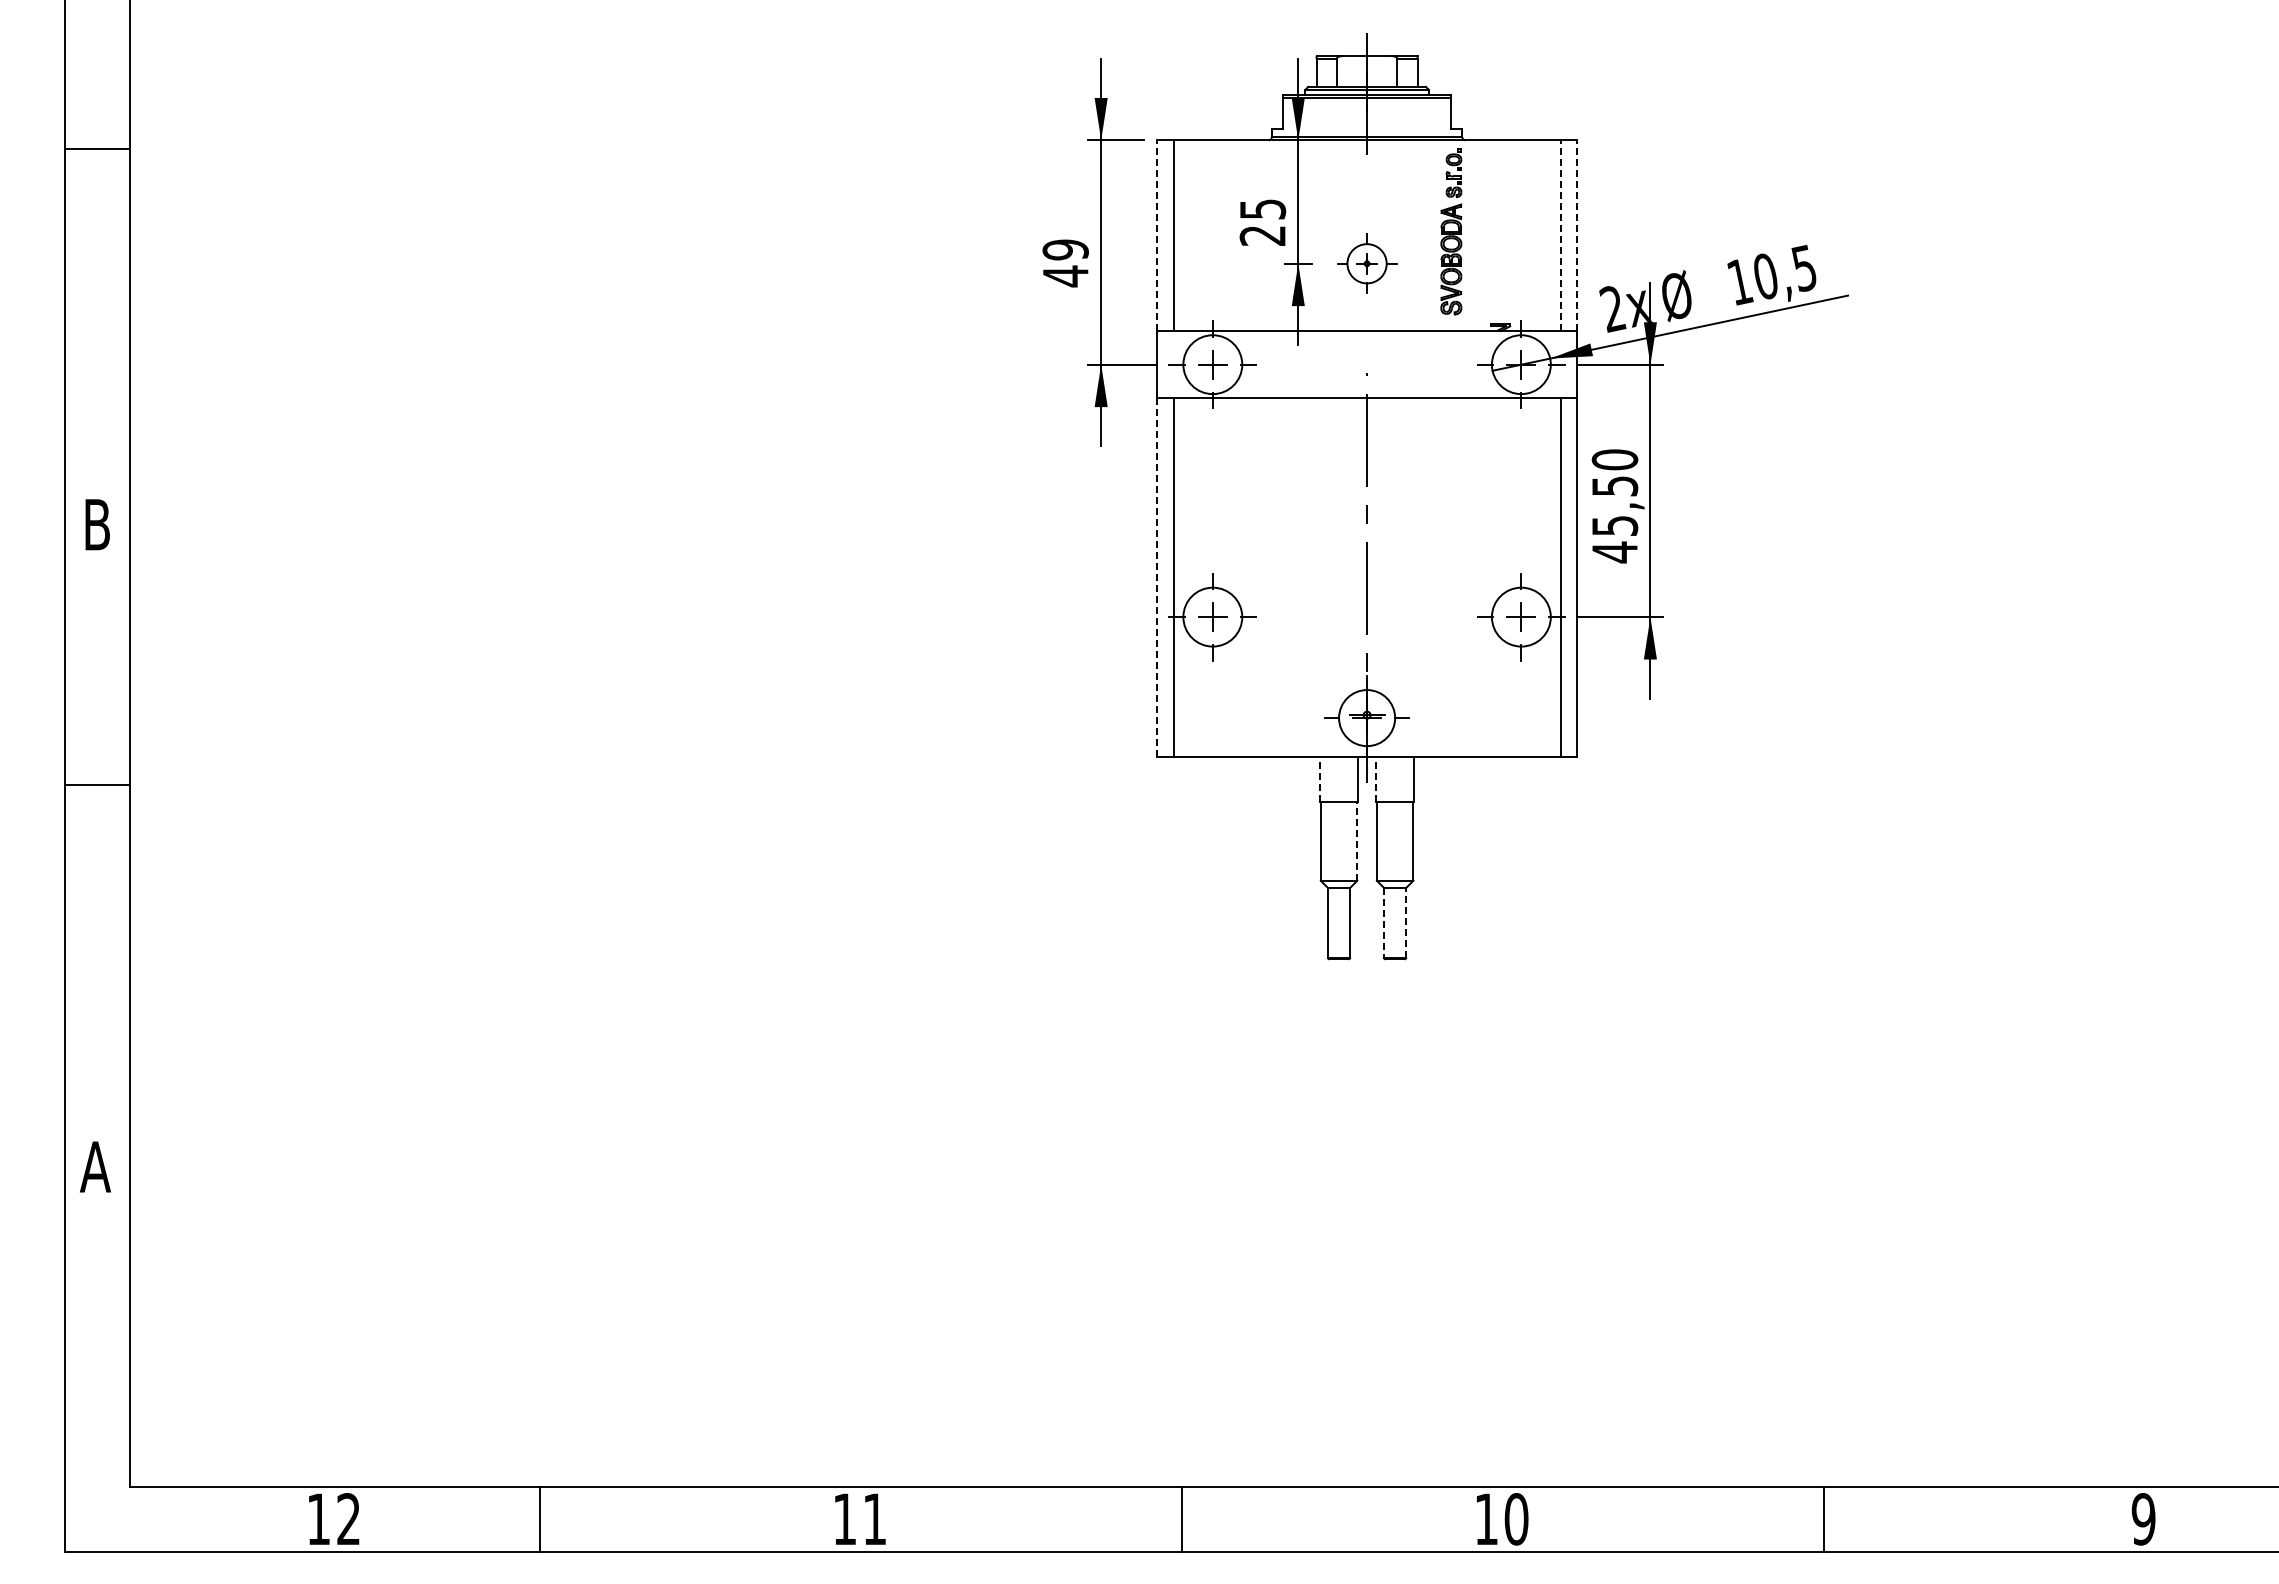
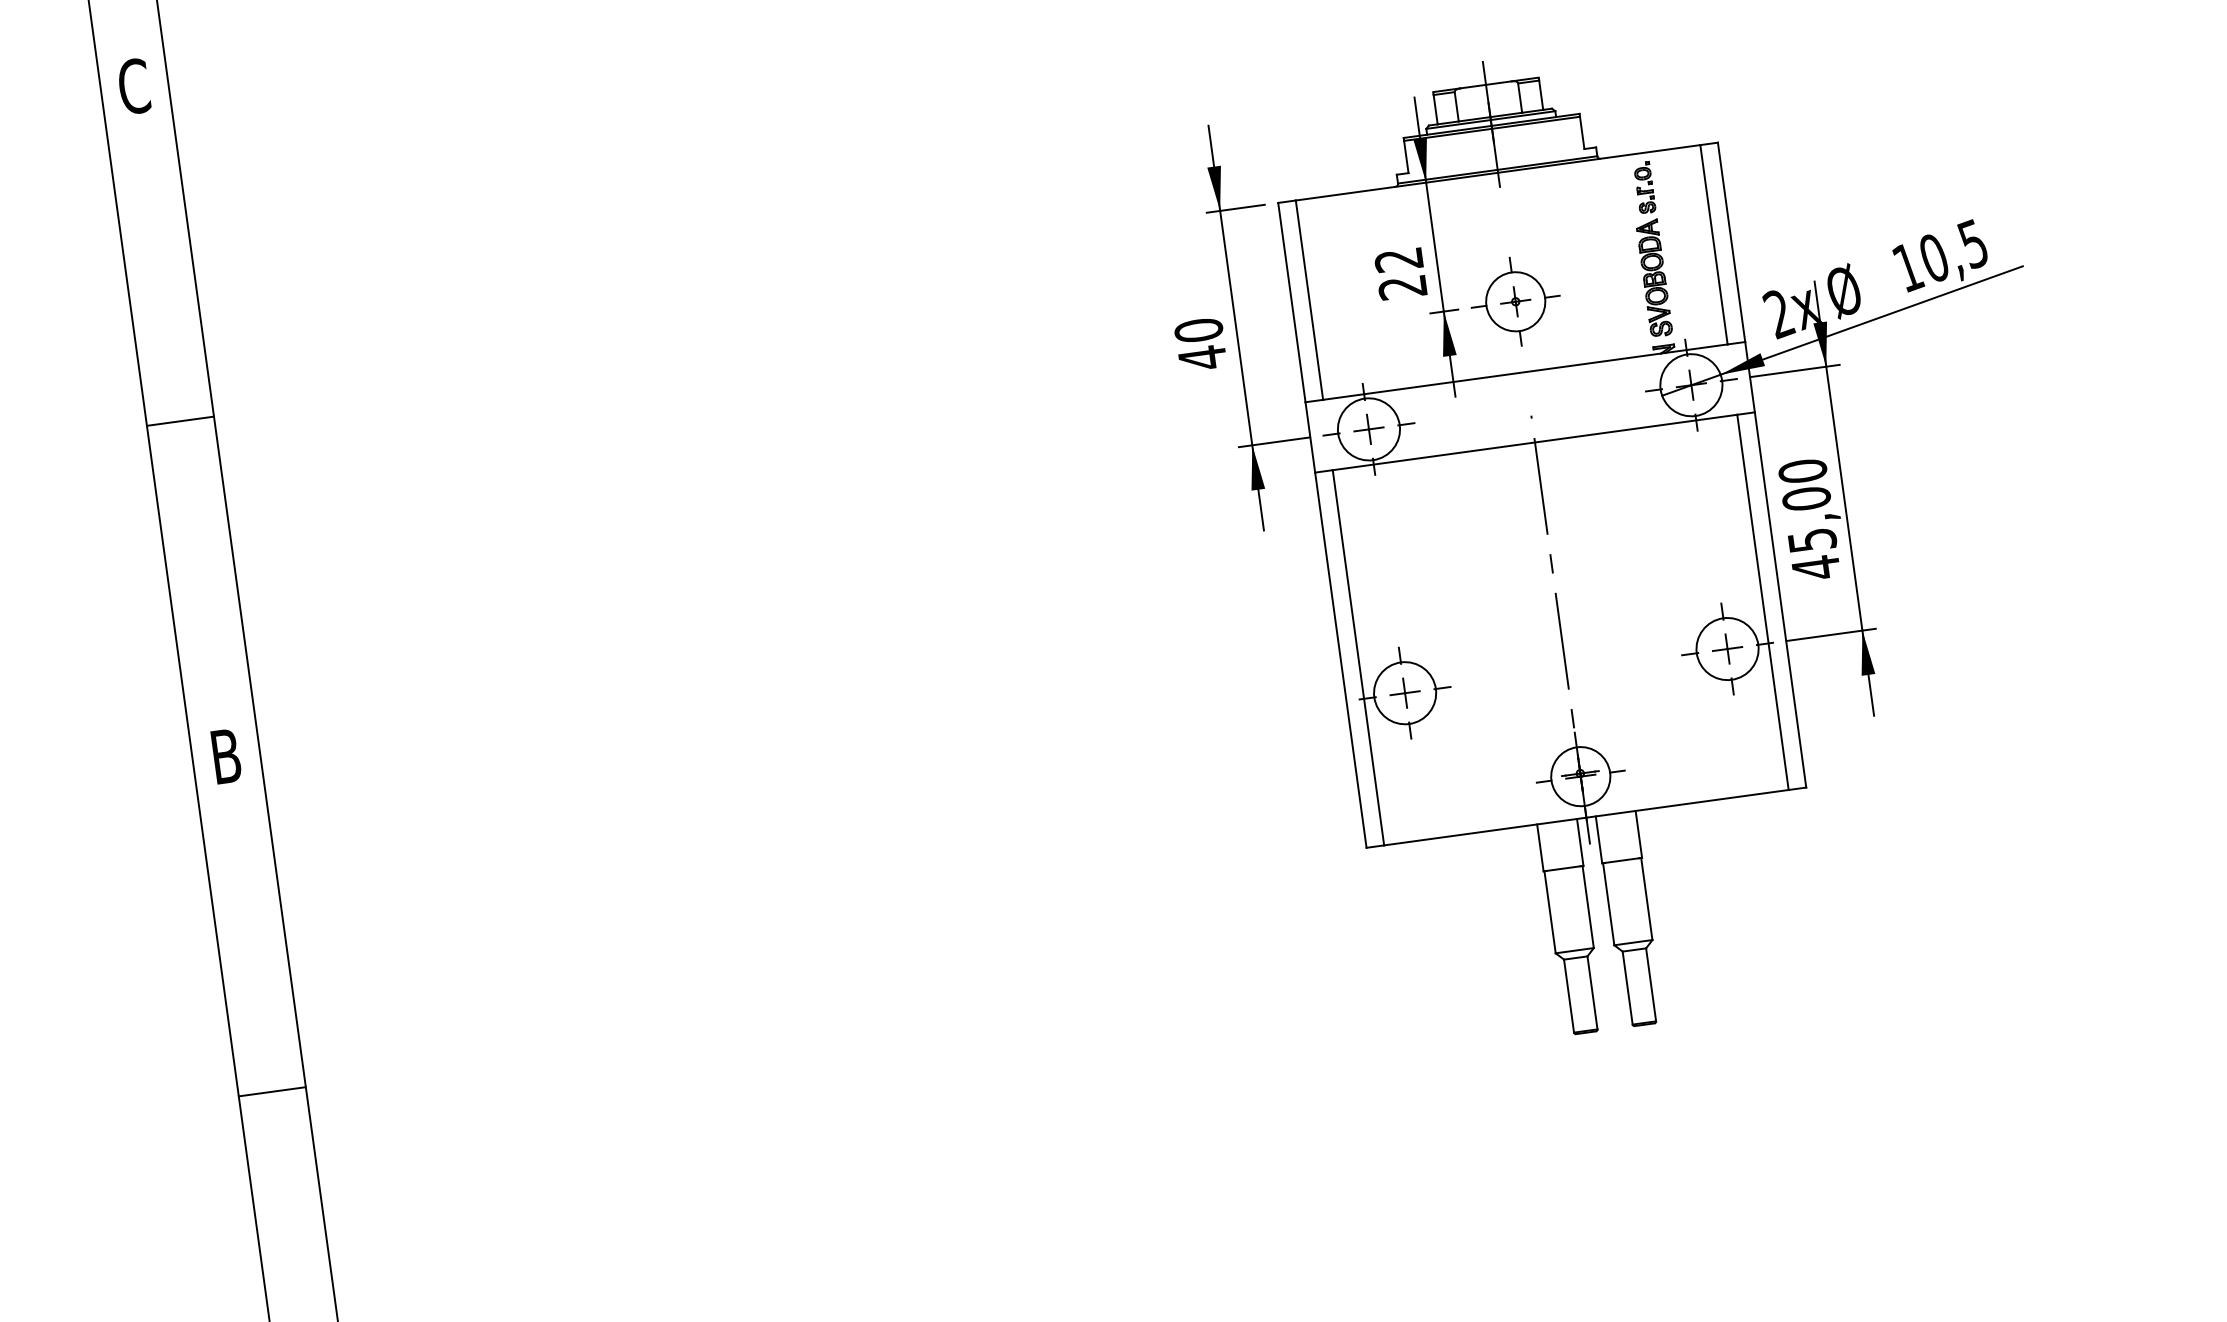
line: (97, 149) -> (180, 421), moved
text: (1262, 209) -> (1398, 260), 25 -> 22
part: (1451, 231) -> (1650, 249), moved
line: (1156, 235) -> (1291, 302), dashed -> solid
line: (1560, 235) -> (1713, 244), dashed -> solid
line: (1577, 235) -> (1731, 242), dashed -> solid
text: (1065, 249) -> (1198, 330), 49 -> 40
part: (1366, 263) -> (1515, 301), size x1.43
text: (1614, 485) -> (1806, 498), 45,50 -> 45,00
line: (1156, 577) -> (1340, 659), dashed -> solid
line: (1319, 779) -> (1539, 847), dashed -> solid
line: (1376, 779) -> (1599, 839), dashed -> solid
line: (97, 784) -> (272, 1091), moved
line: (1357, 841) -> (1588, 906), dashed -> solid
line: (1383, 922) -> (1627, 987), dashed -> solid
line: (1406, 922) -> (1651, 984), dashed -> solid

